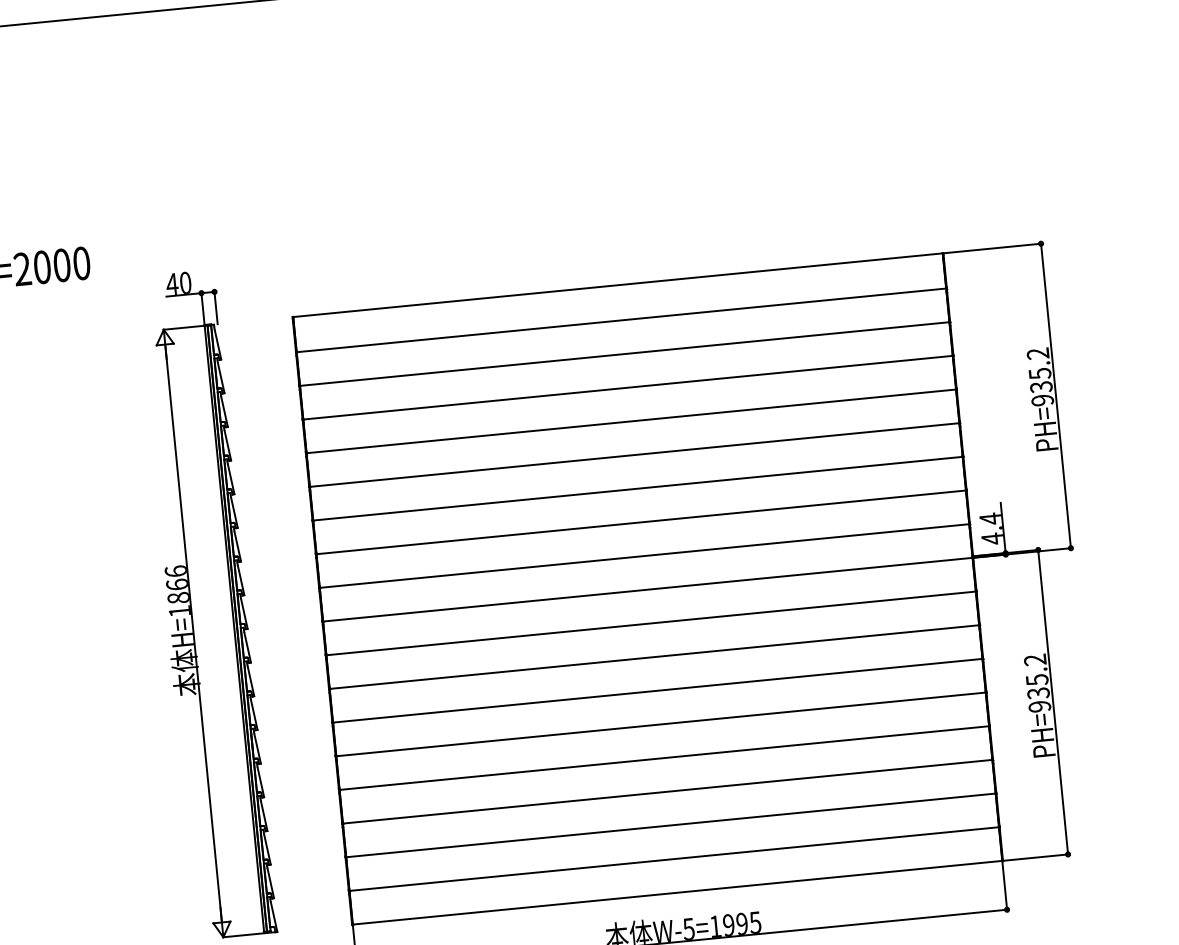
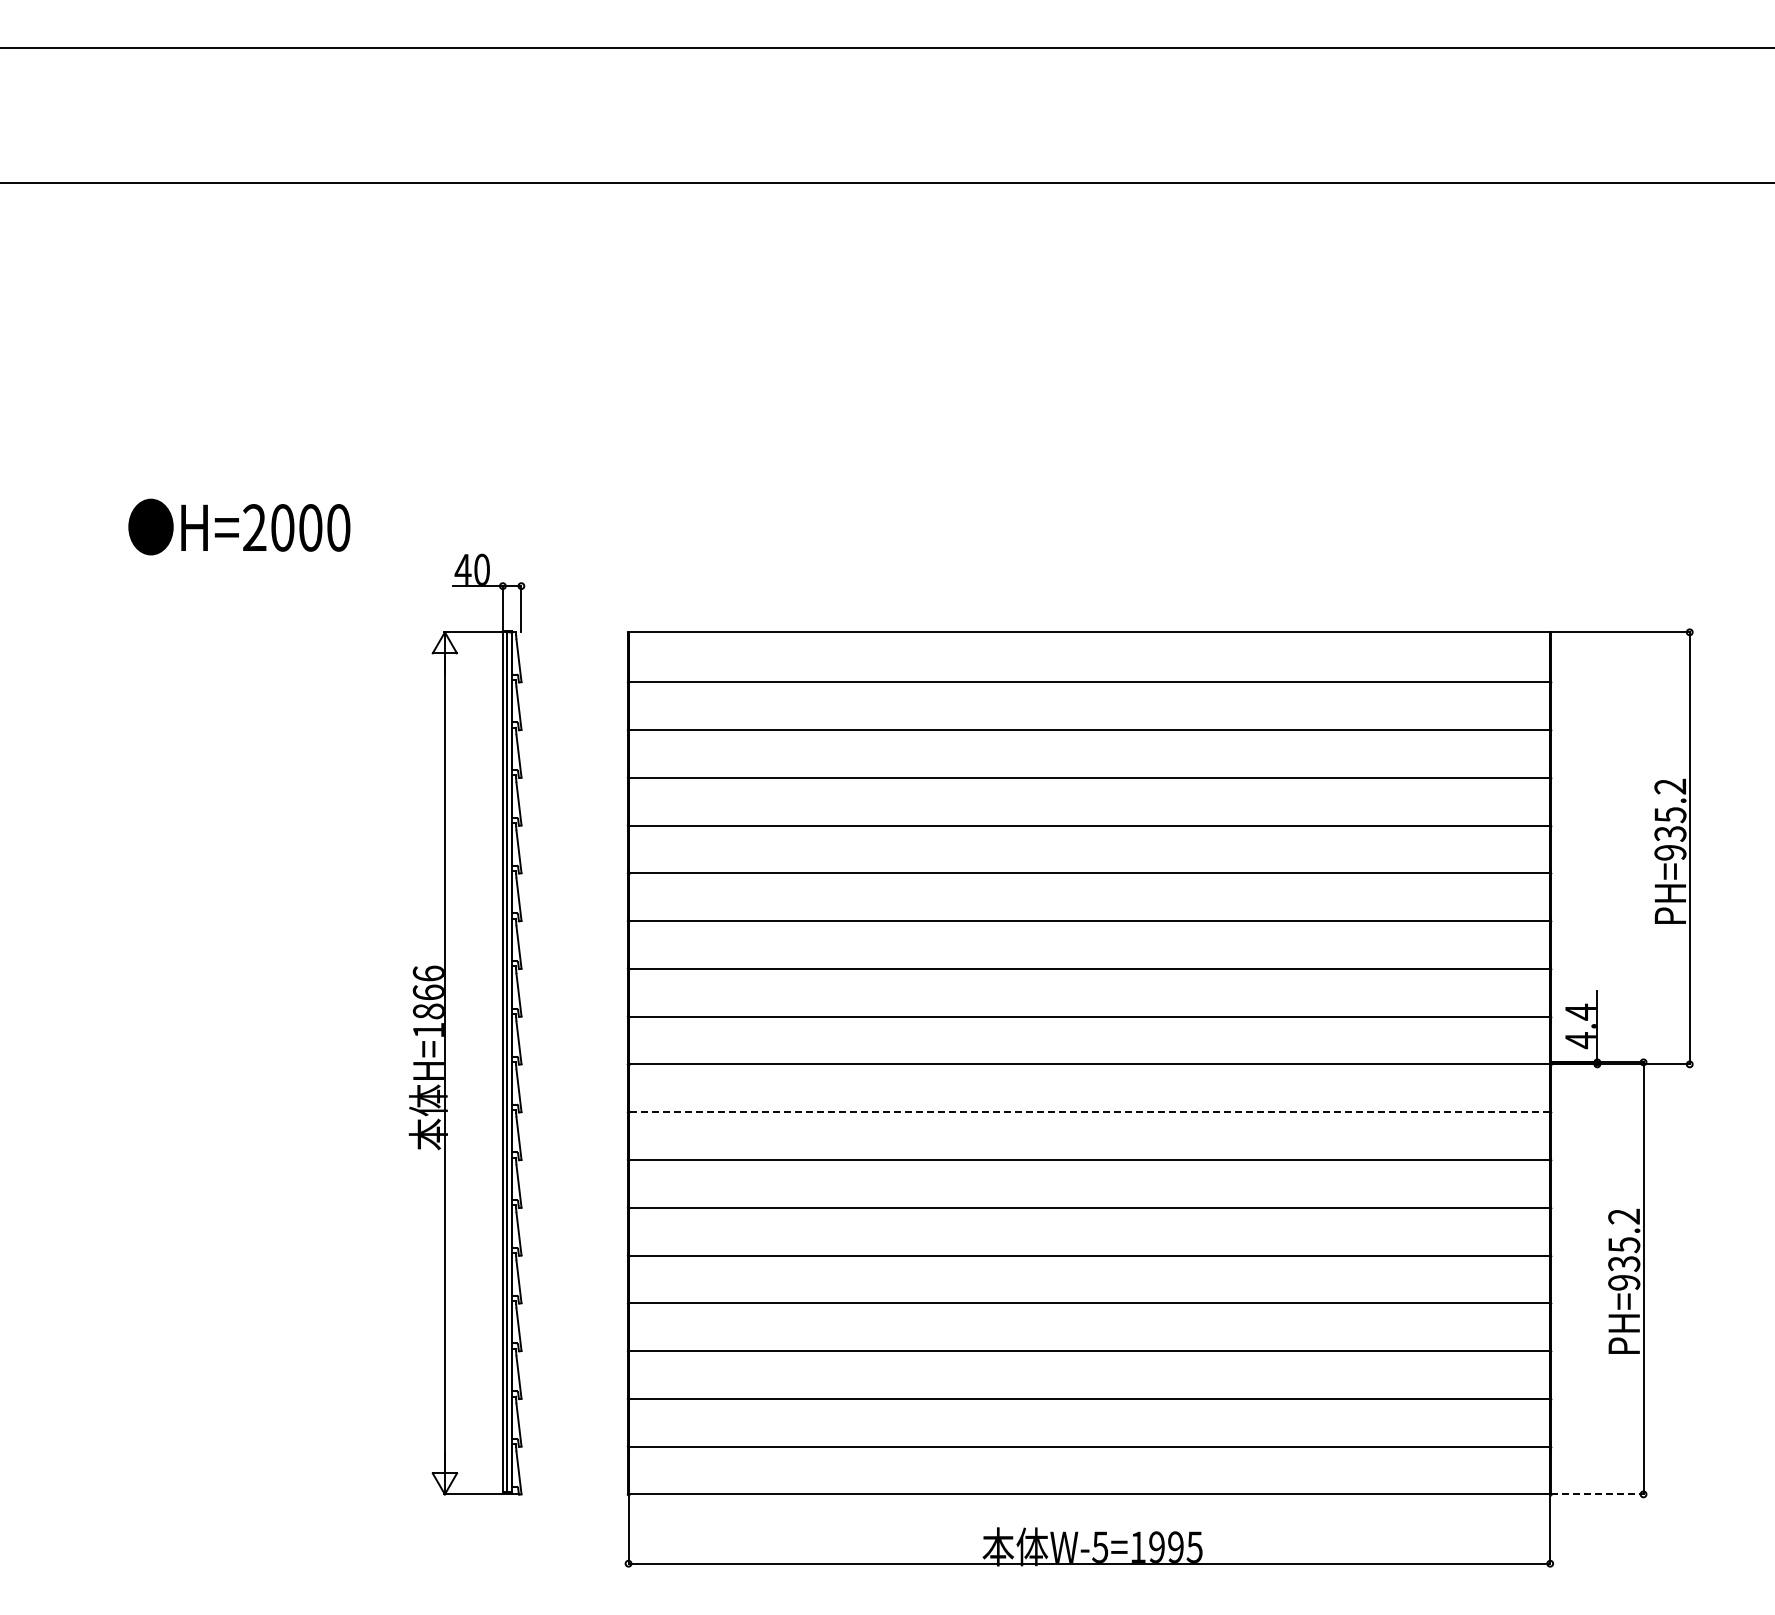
line: (651, 623) -> (1089, 1112), solid -> dashed
line: (1035, 857) -> (1597, 1494), solid -> dashed

